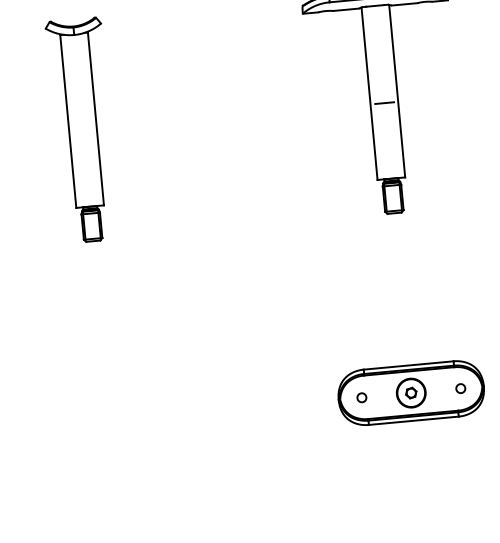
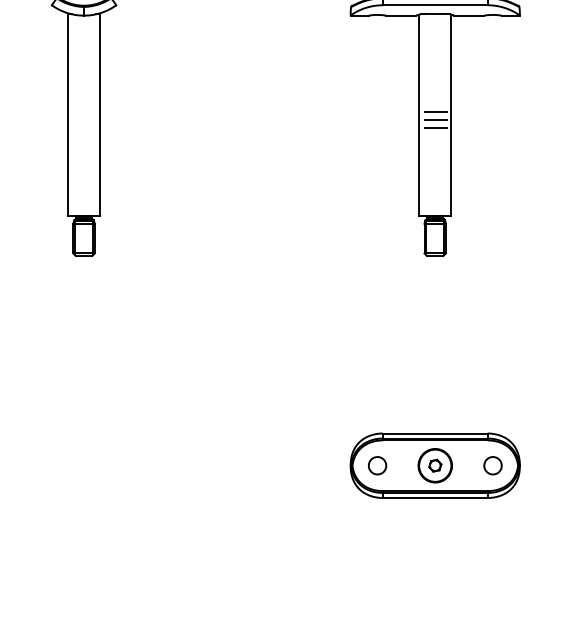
line: (383, 89) -> (435, 111), added
line: (383, 96) -> (435, 119), added
part: (460, 388) -> (492, 465), size x1.67
part: (361, 397) -> (377, 465), size x1.67

